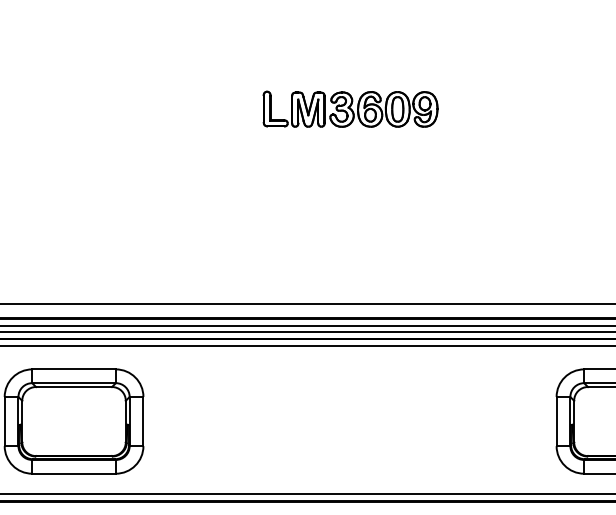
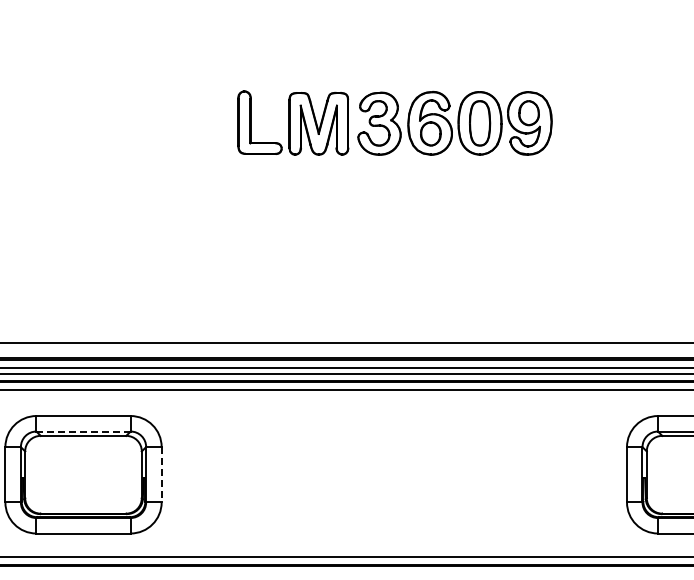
part: (350, 108) -> (394, 122), size x1.6
line: (74, 383) -> (83, 431), solid -> dashed
line: (143, 421) -> (161, 474), solid -> dashed

